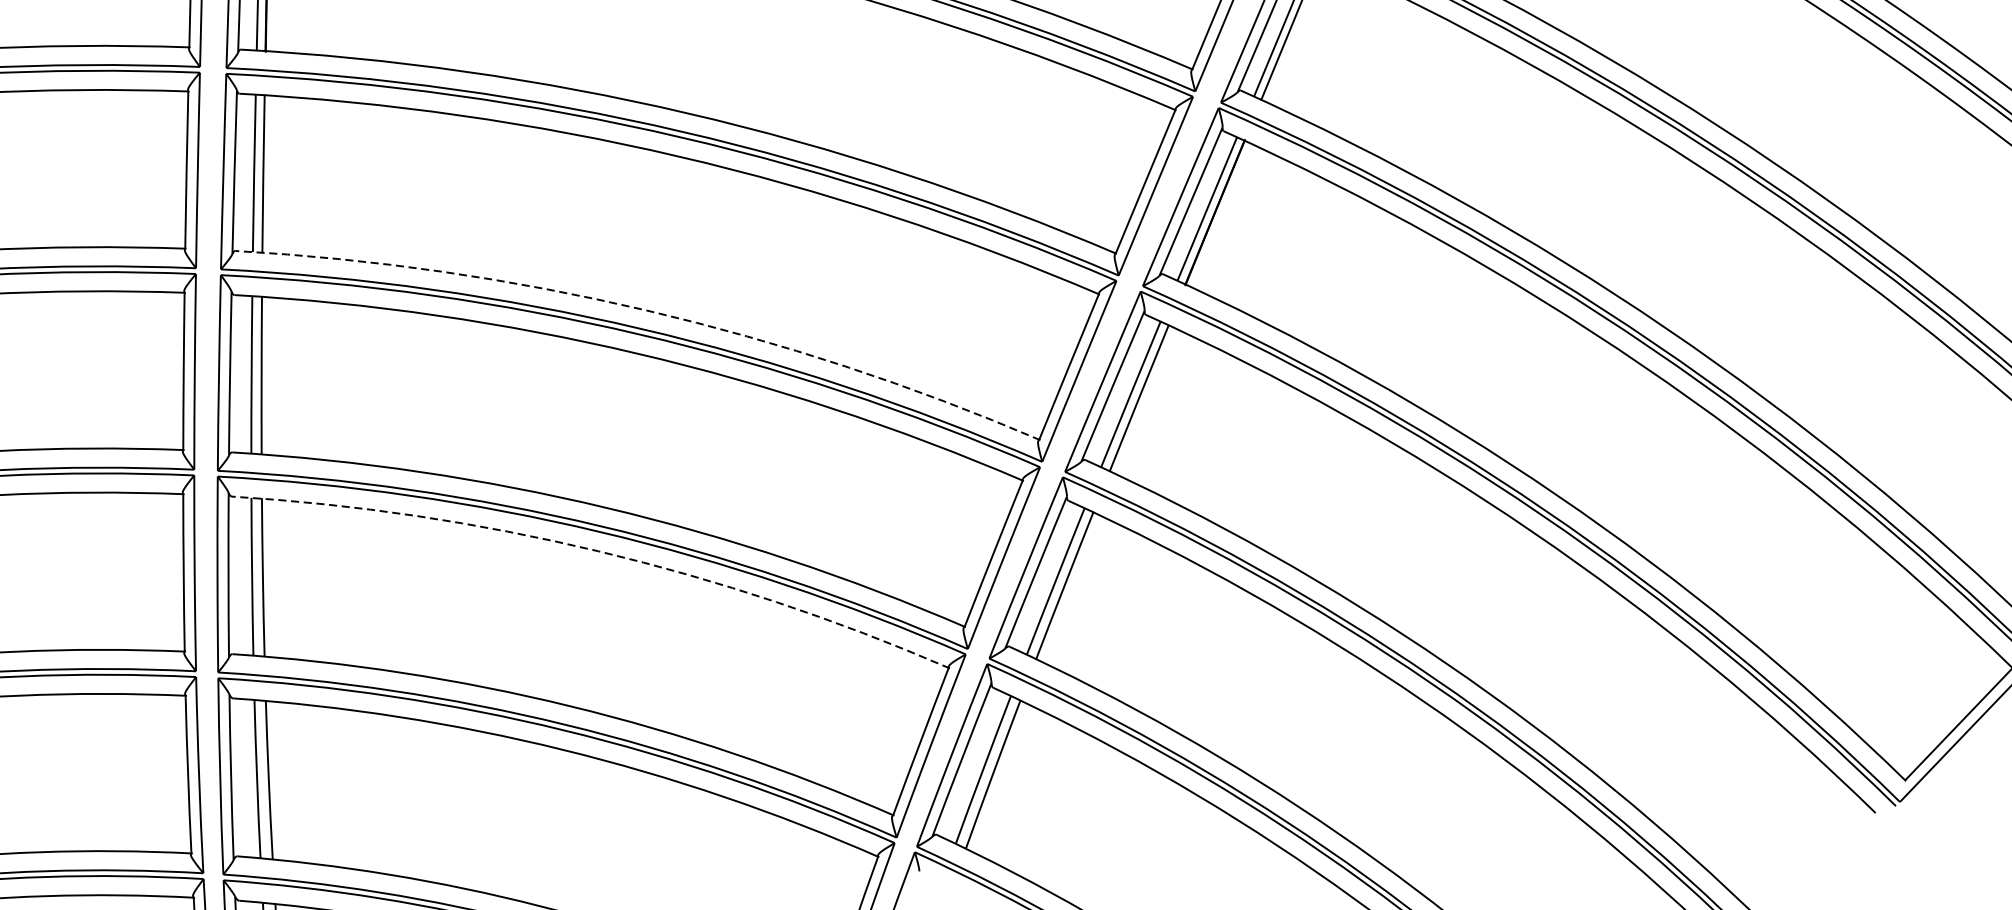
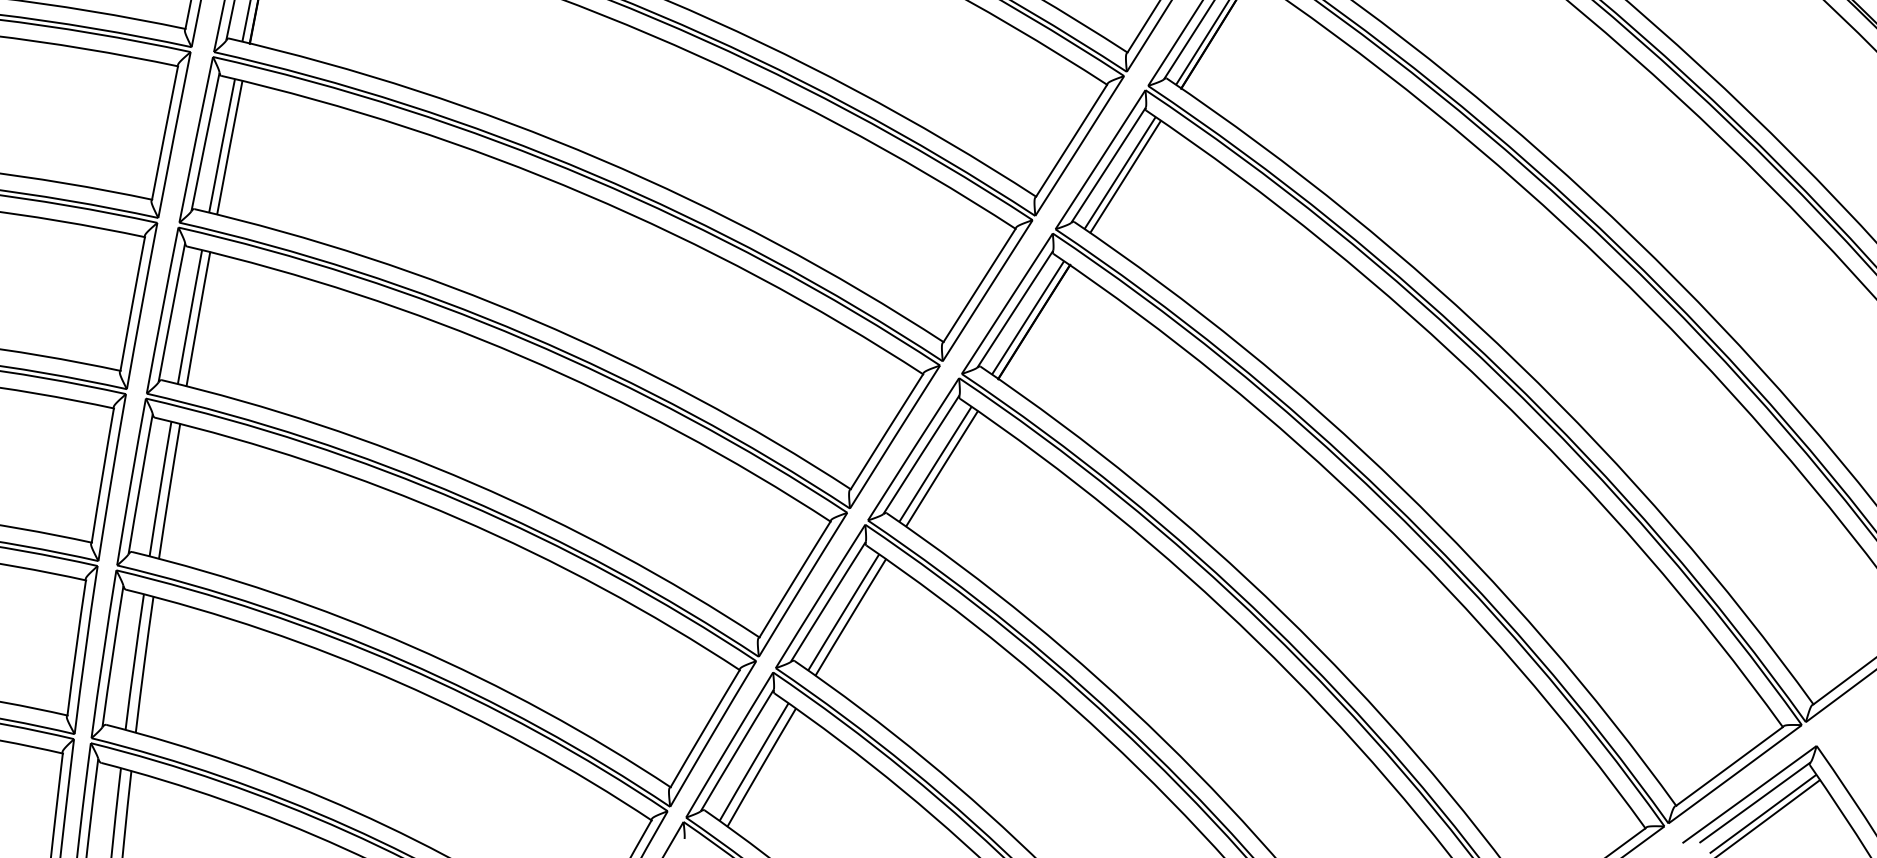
arc: (646, 310) -> (535, 320), dashed -> solid
arc: (597, 551) -> (458, 518), dashed -> solid

